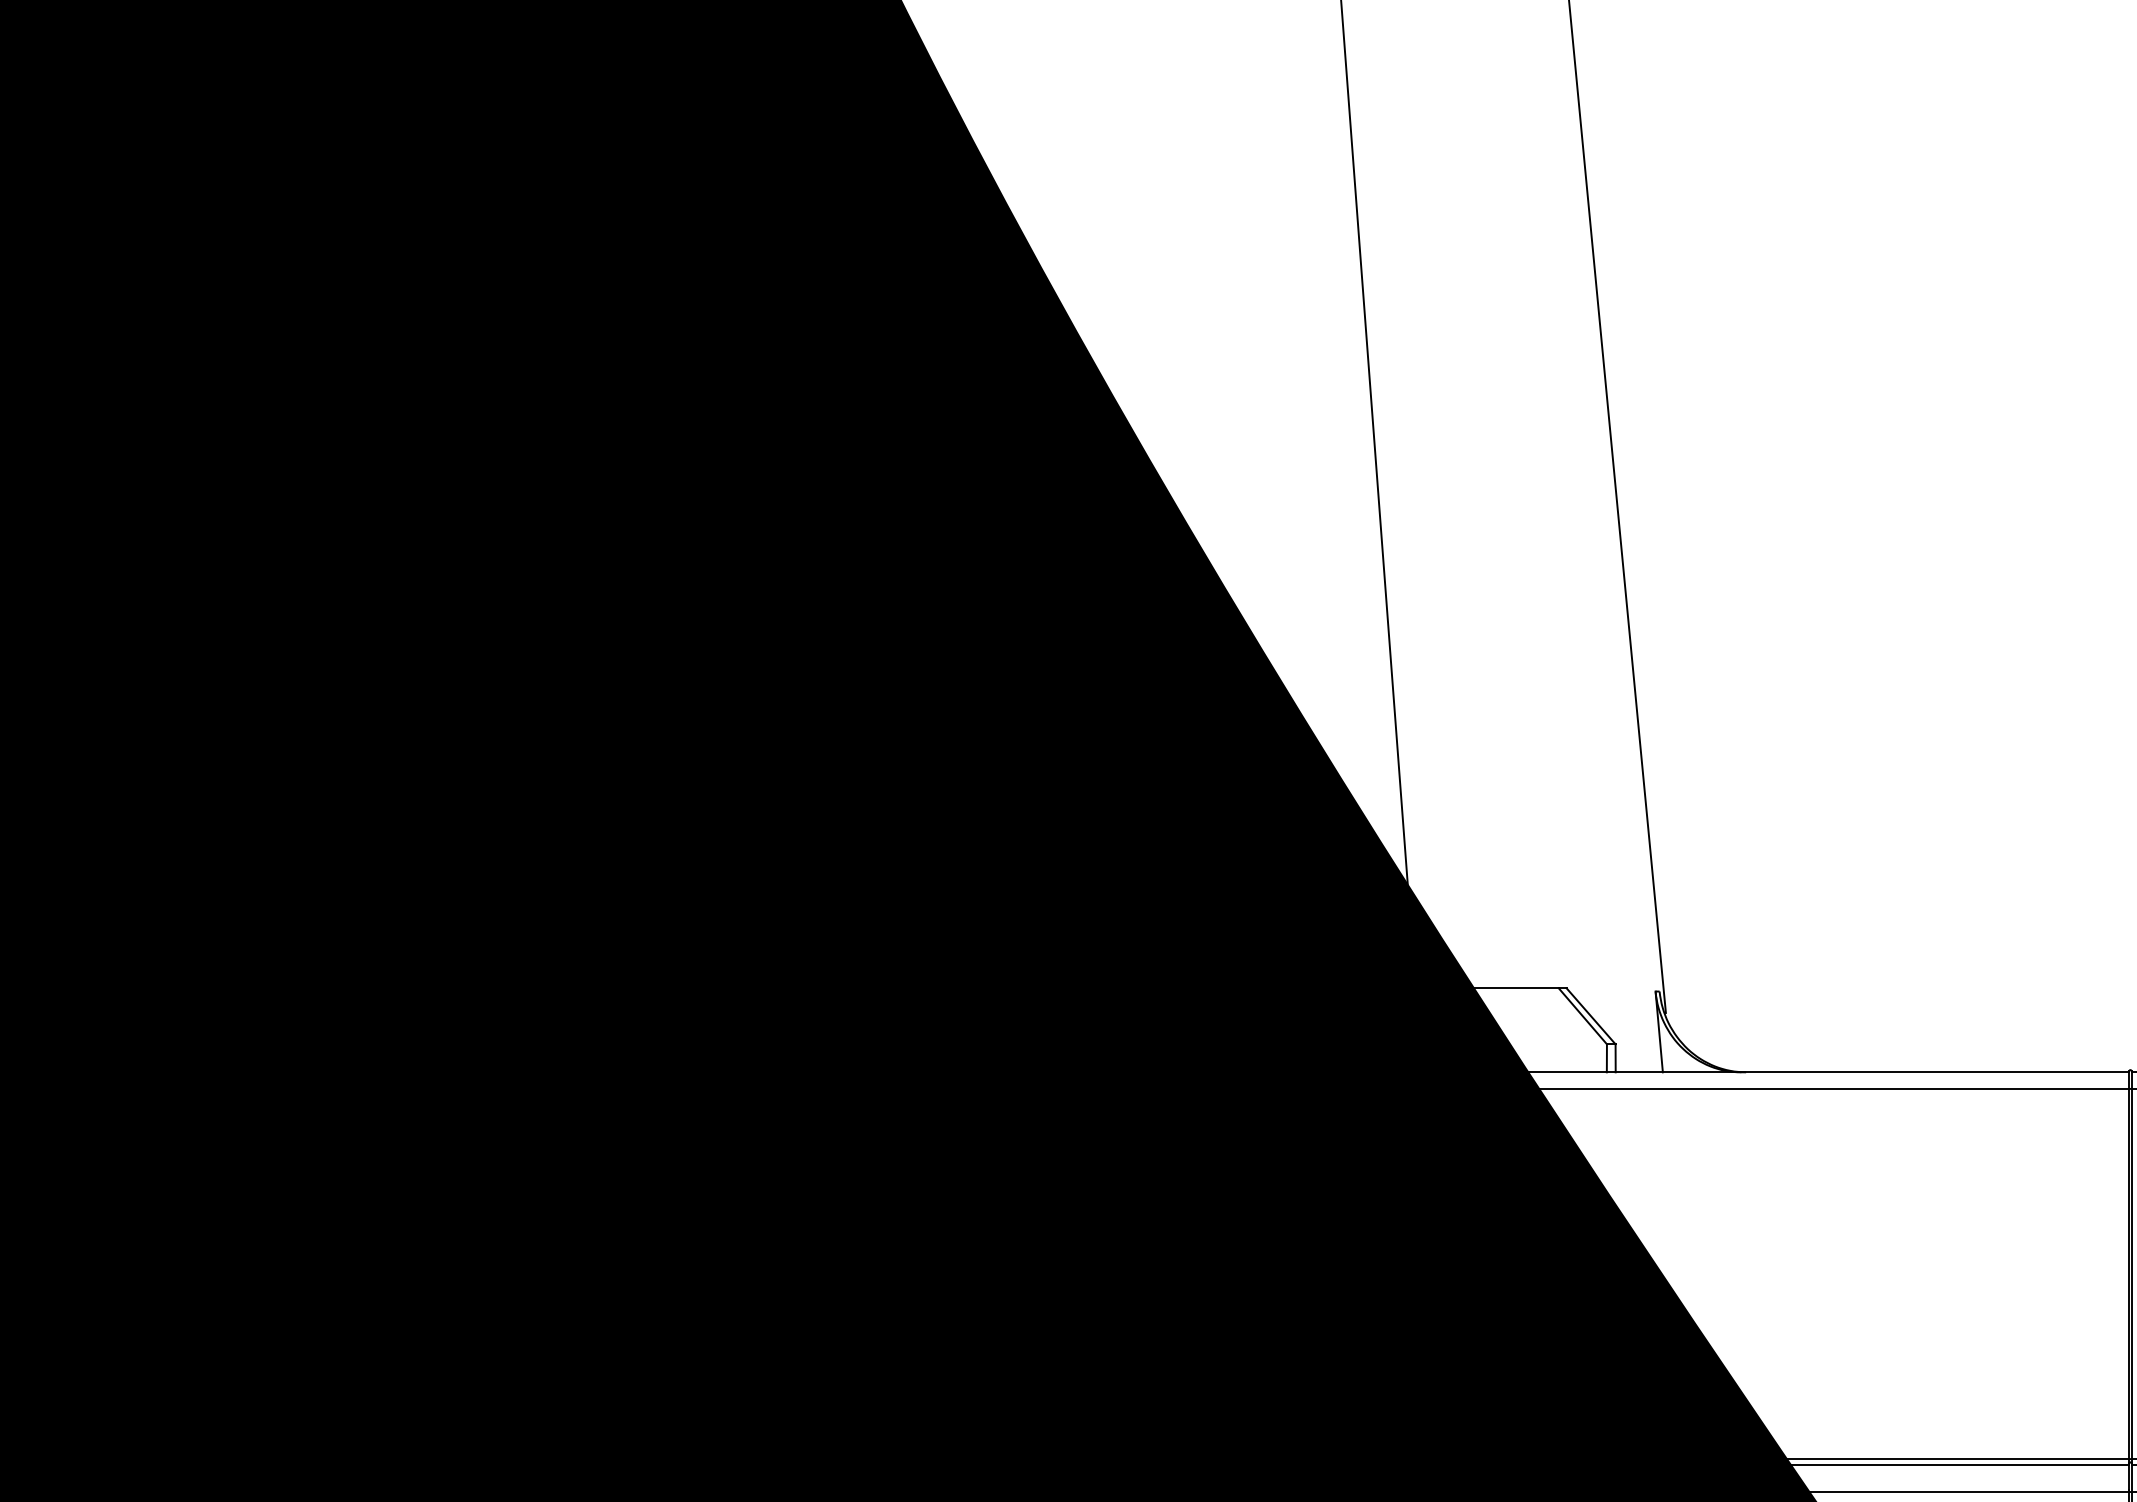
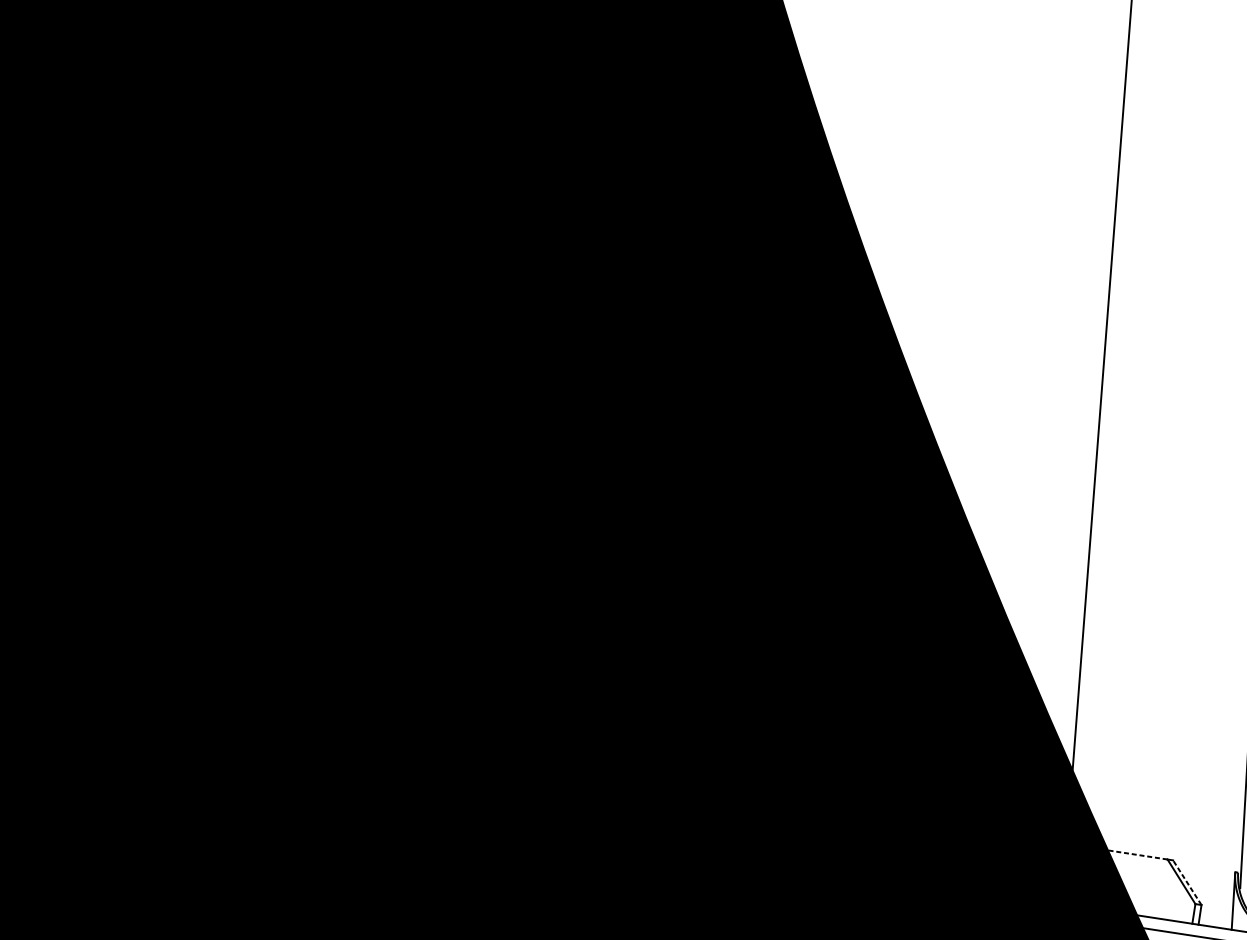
line: (1515, 988) -> (1137, 855), solid -> dashed
line: (1590, 1015) -> (1186, 882), solid -> dashed

